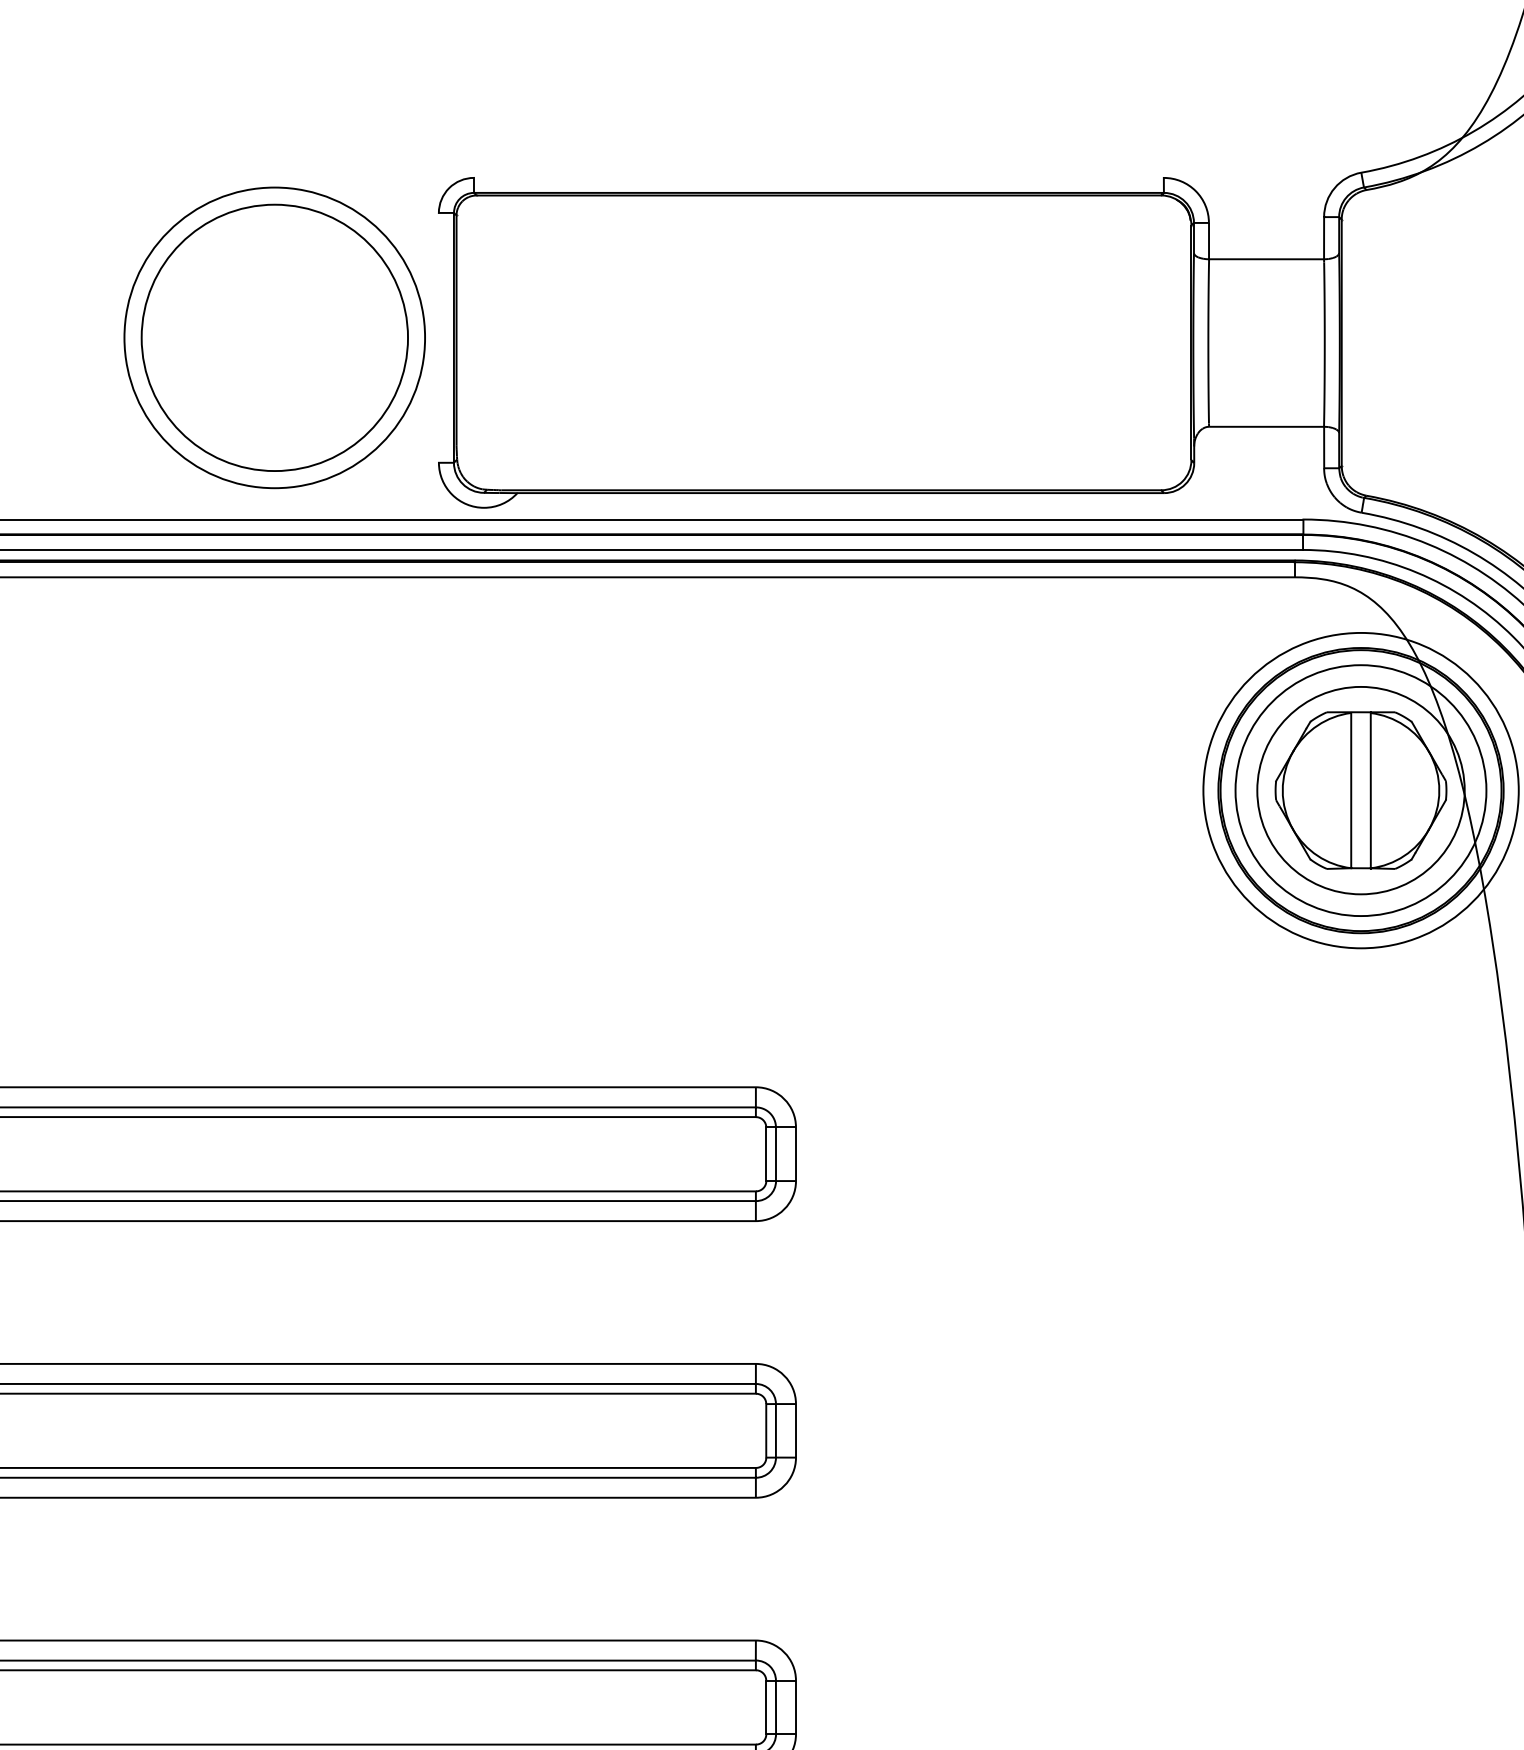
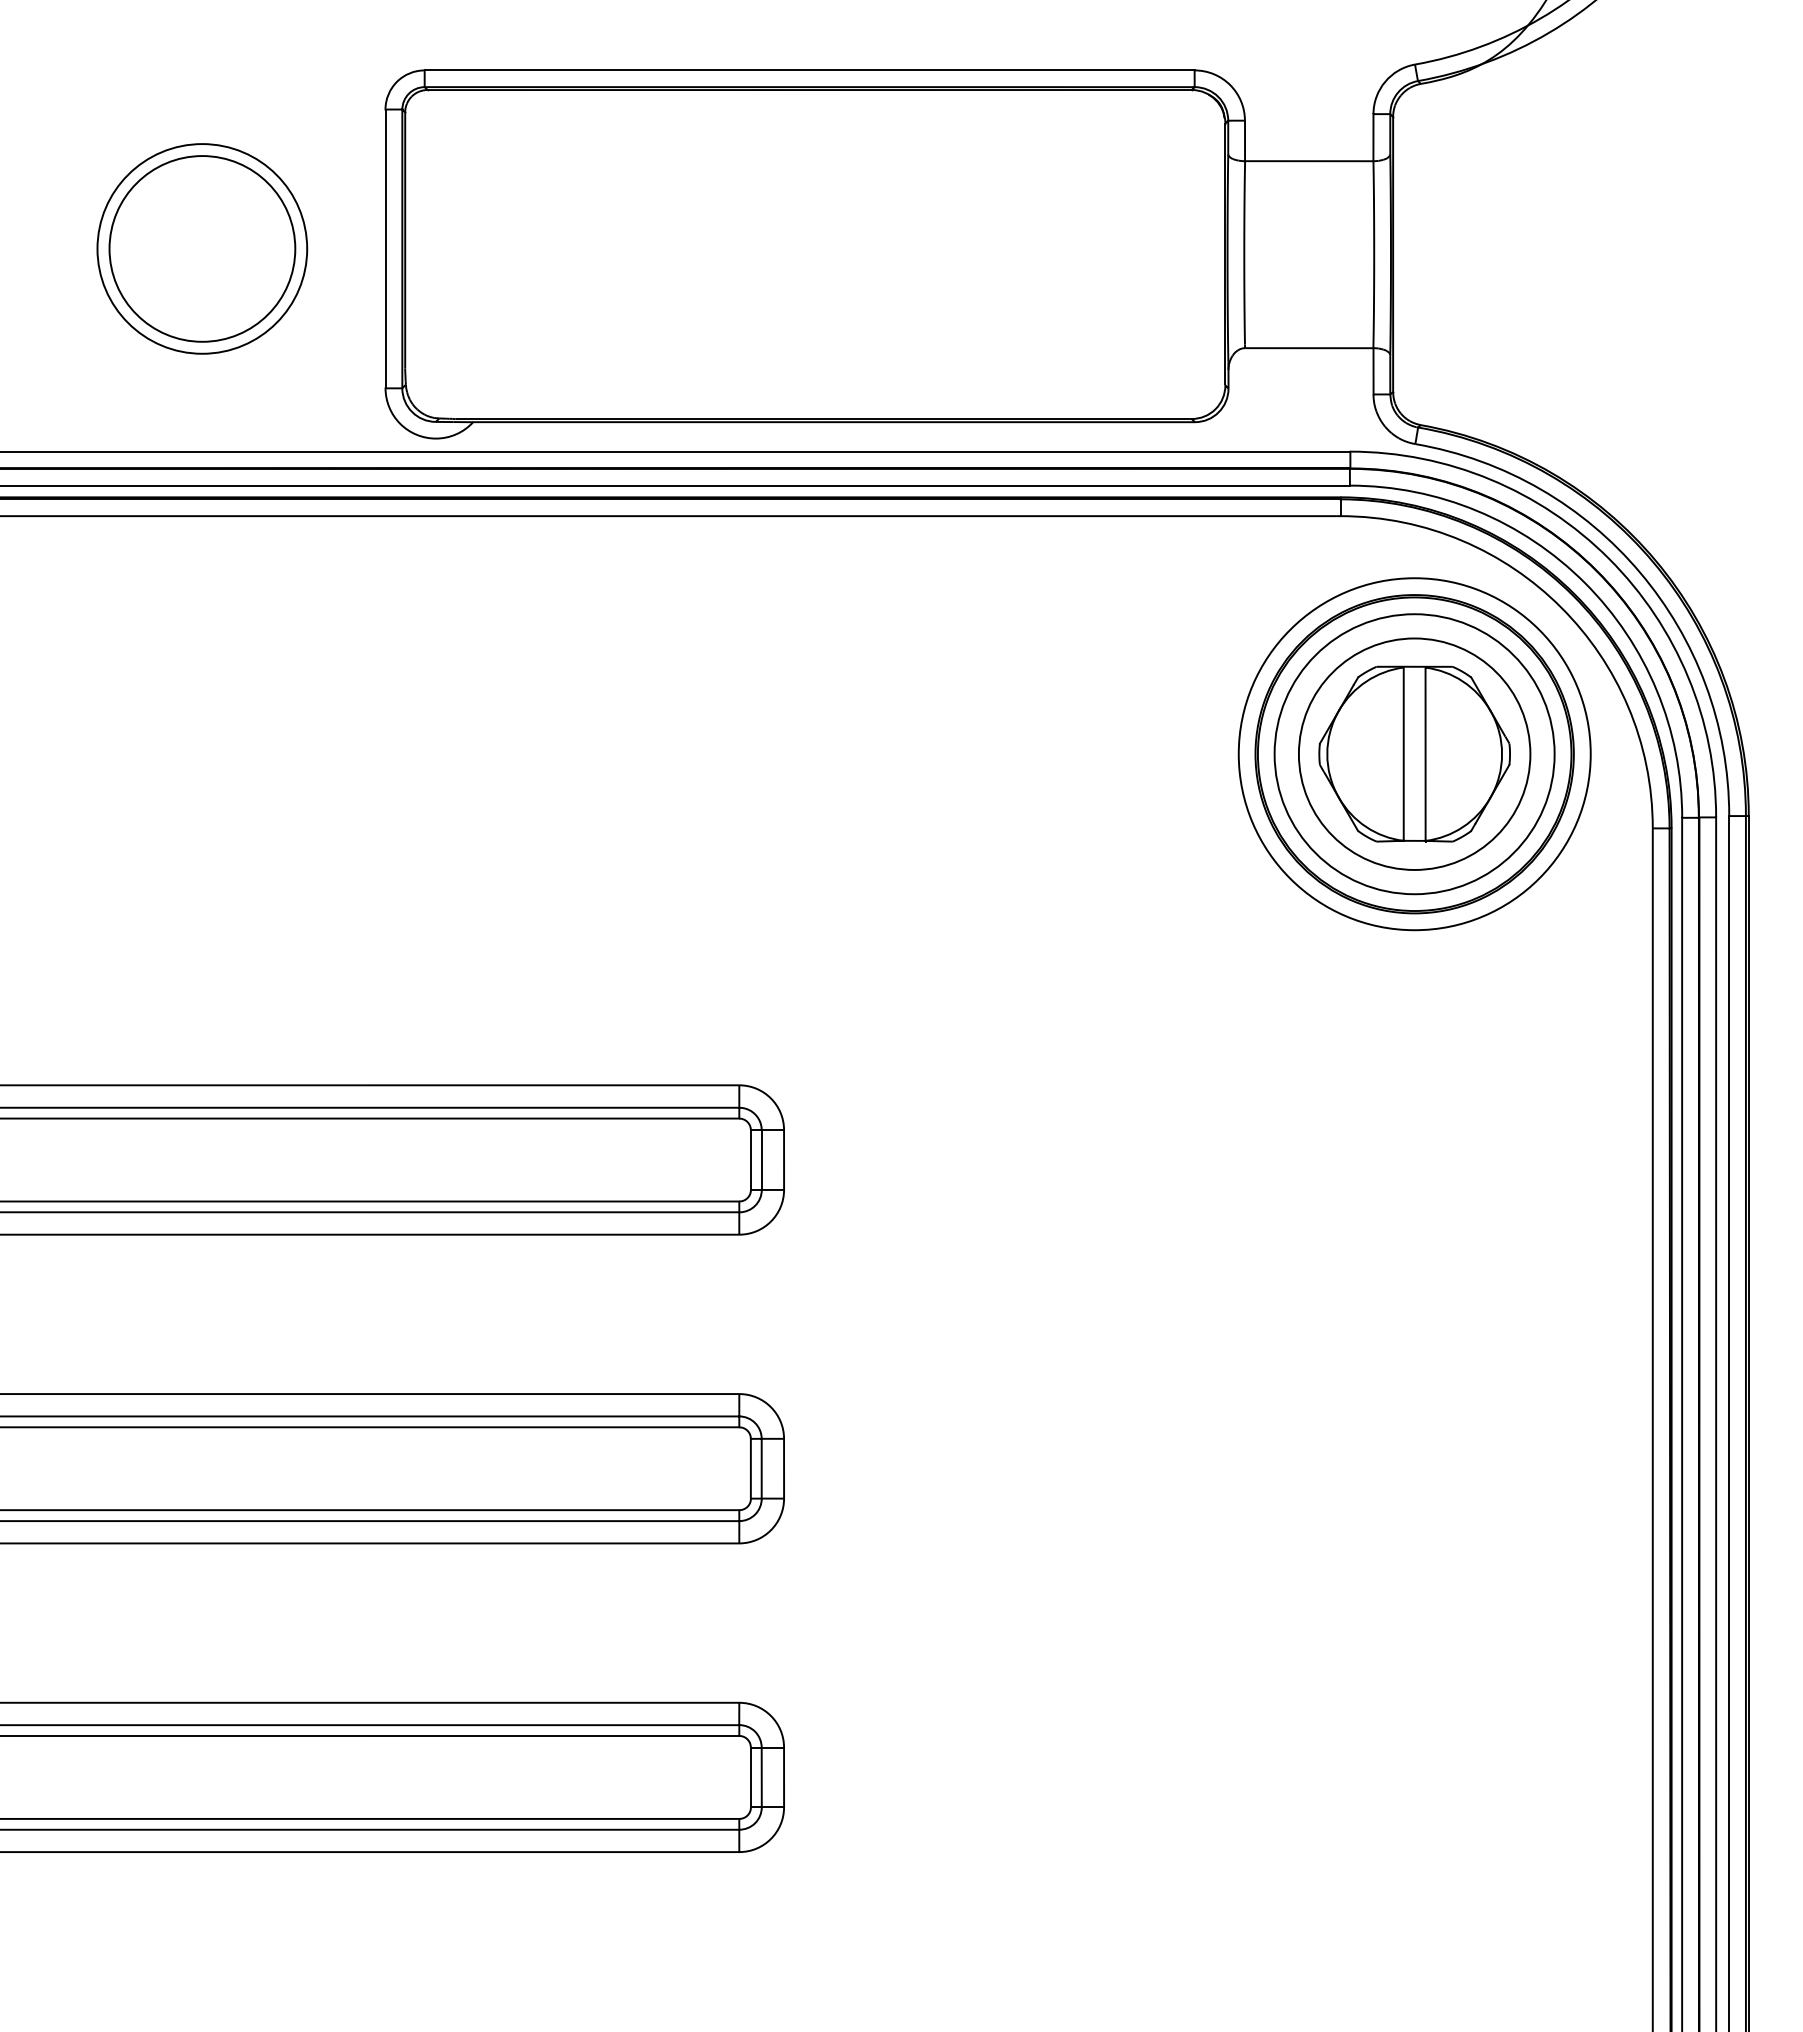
line: (818, 178) -> (809, 70), added
circle: (274, 337) -> (202, 248), size x0.62
circle: (274, 337) -> (202, 248), size x0.62
line: (438, 337) -> (385, 248), added

